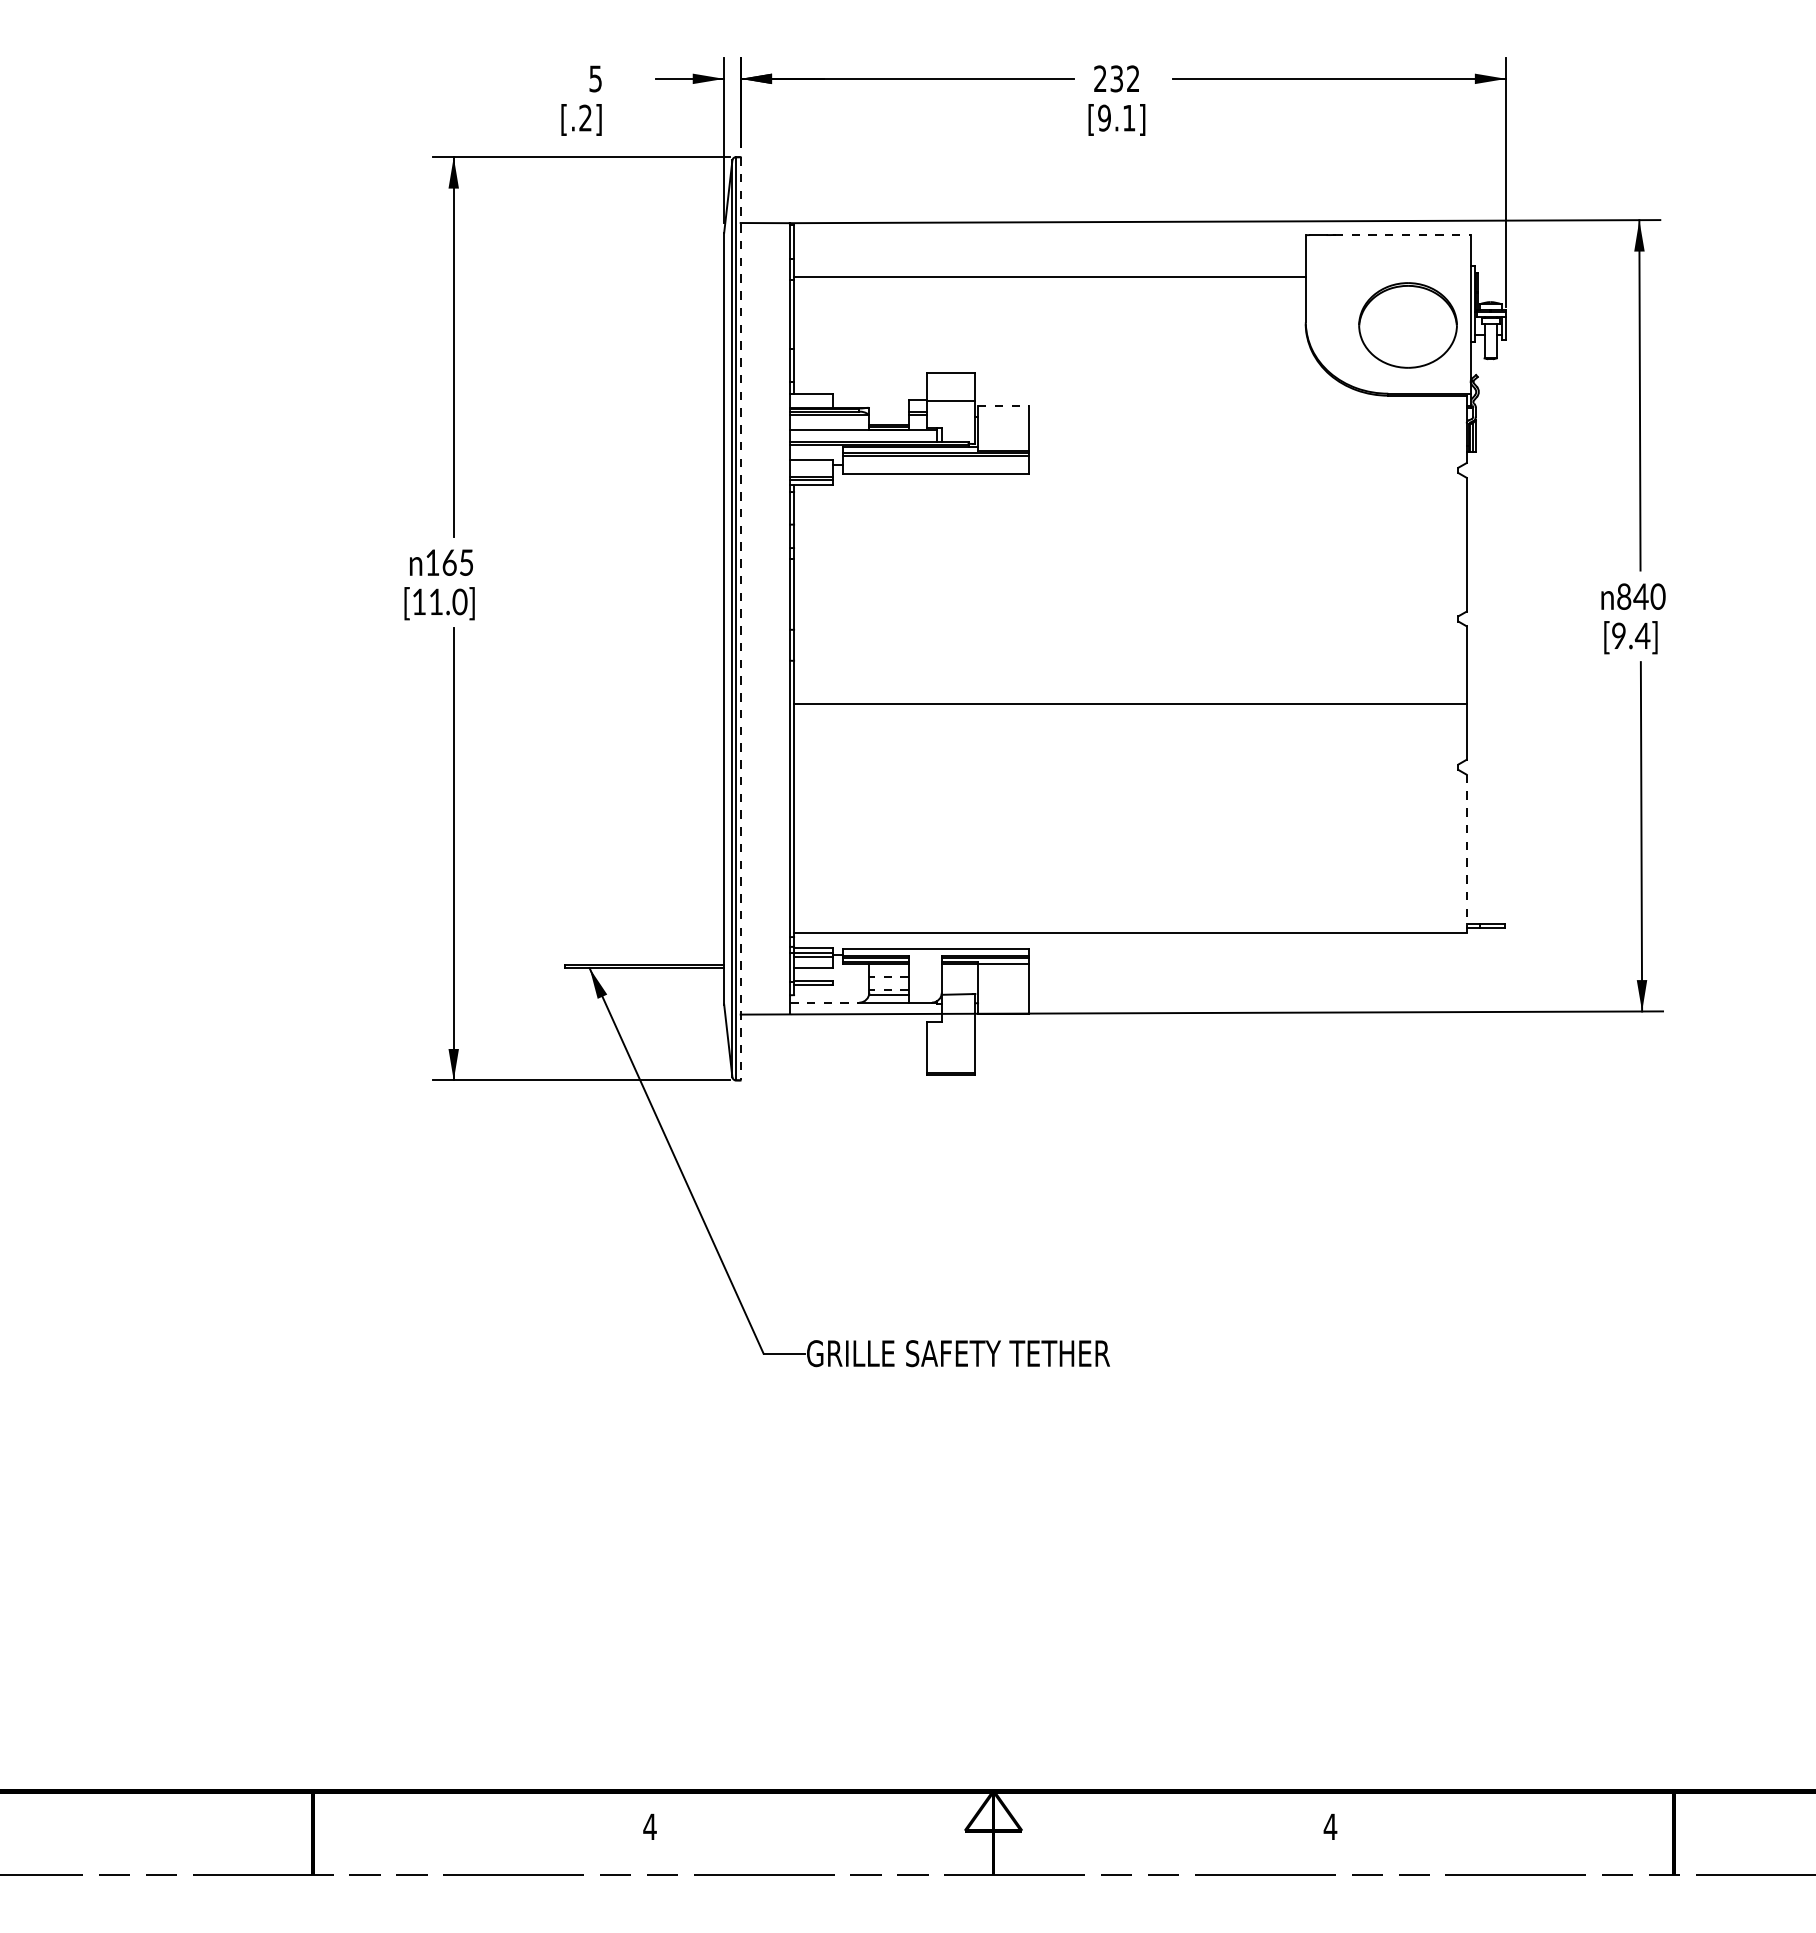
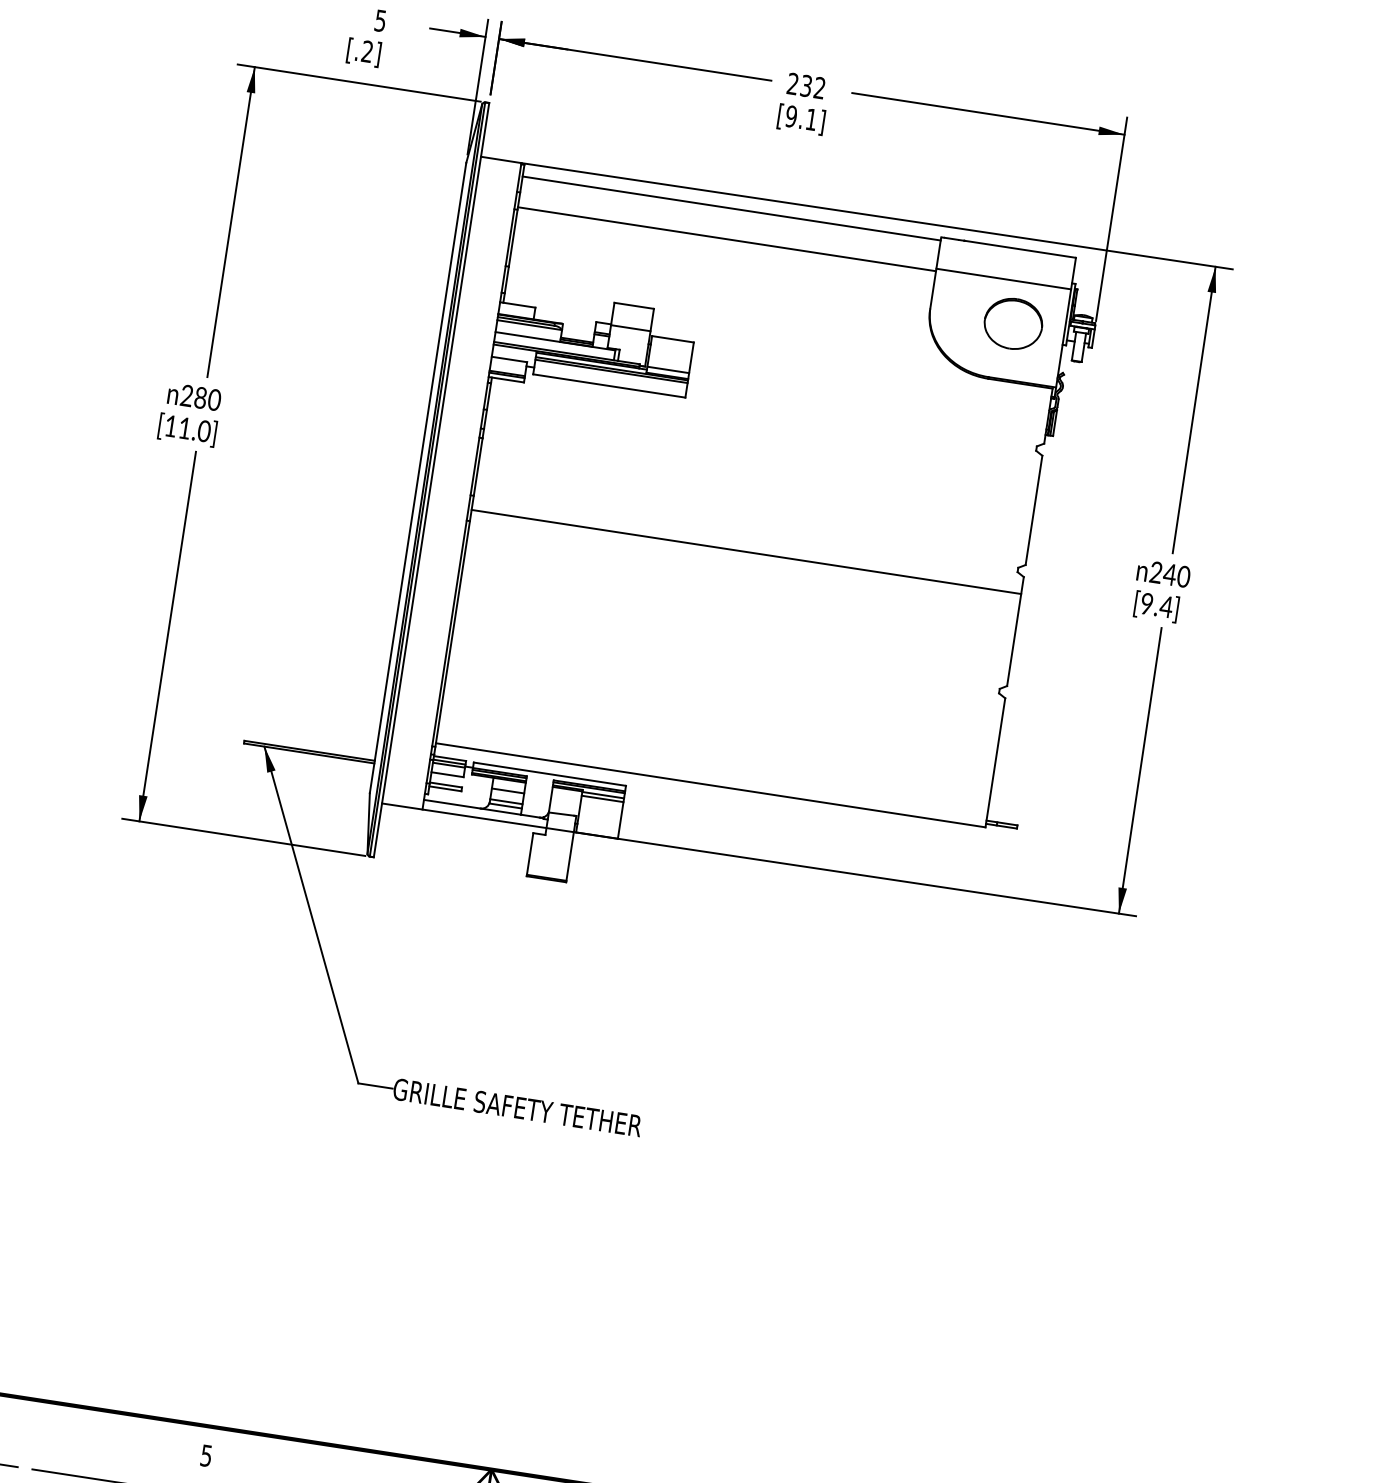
line: (1402, 234) -> (1020, 248), dashed -> solid
line: (1049, 239) -> (731, 208), added
line: (1387, 273) -> (1003, 278), added
part: (1407, 325) -> (1013, 323), size x0.71
line: (1003, 406) -> (672, 339), dashed -> solid
line: (1003, 443) -> (668, 369), added
text: (449, 562) -> (200, 397), 165 -> 280
text: (1624, 597) -> (1156, 573), 840 -> 240
line: (740, 618) -> (431, 479), dashed -> solid
line: (1130, 704) -> (746, 552), moved
line: (1466, 853) -> (995, 762), dashed -> solid
line: (1003, 968) -> (602, 798), added
line: (889, 976) -> (508, 790), dashed -> solid
line: (889, 989) -> (506, 801), dashed -> solid
line: (824, 1002) -> (452, 804), dashed -> solid
text: (649, 1826) -> (206, 1455), 4 -> 5

